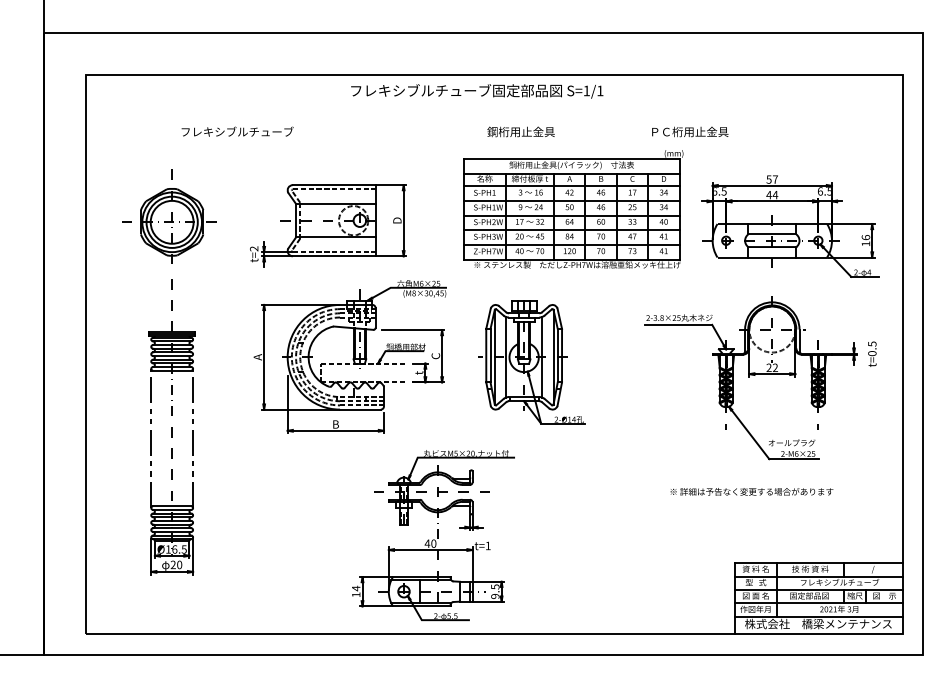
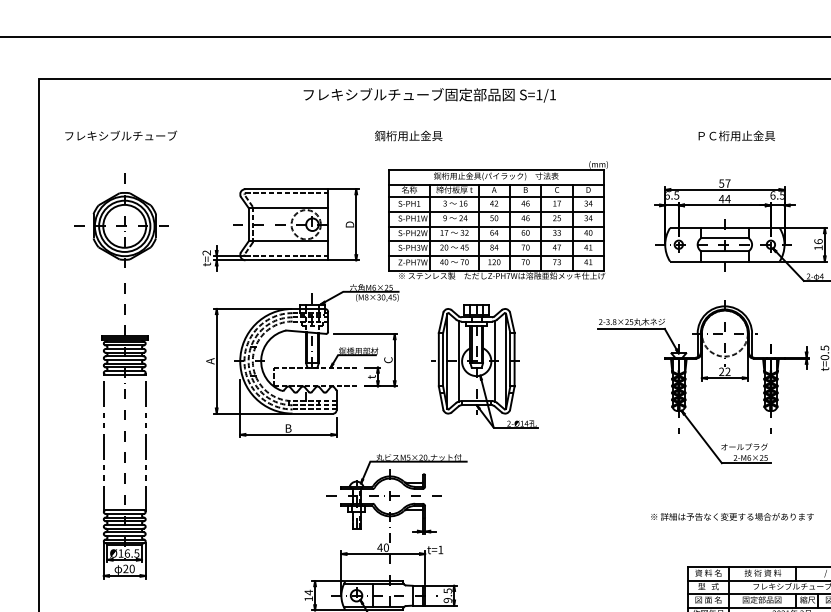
text: (237, 131) -> (121, 135), moved
text: (520, 131) -> (408, 135), moved
text: (690, 131) -> (737, 135), moved
part: (573, 209) -> (498, 220), moved
text: (751, 491) -> (732, 516), moved

